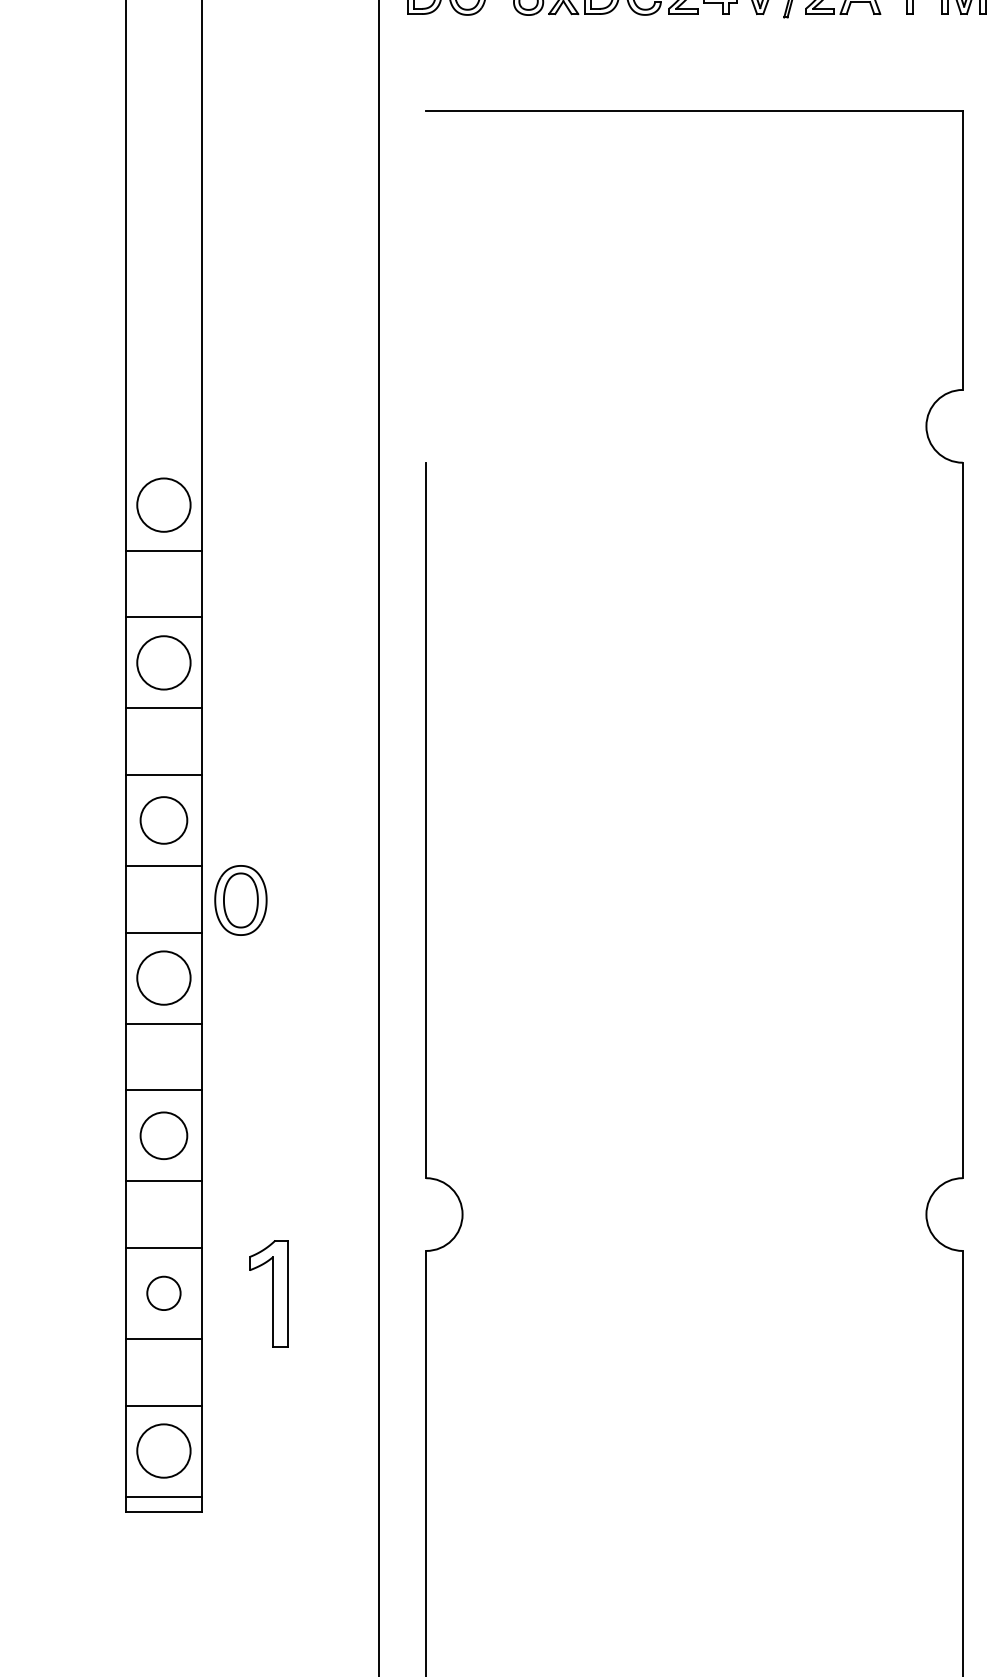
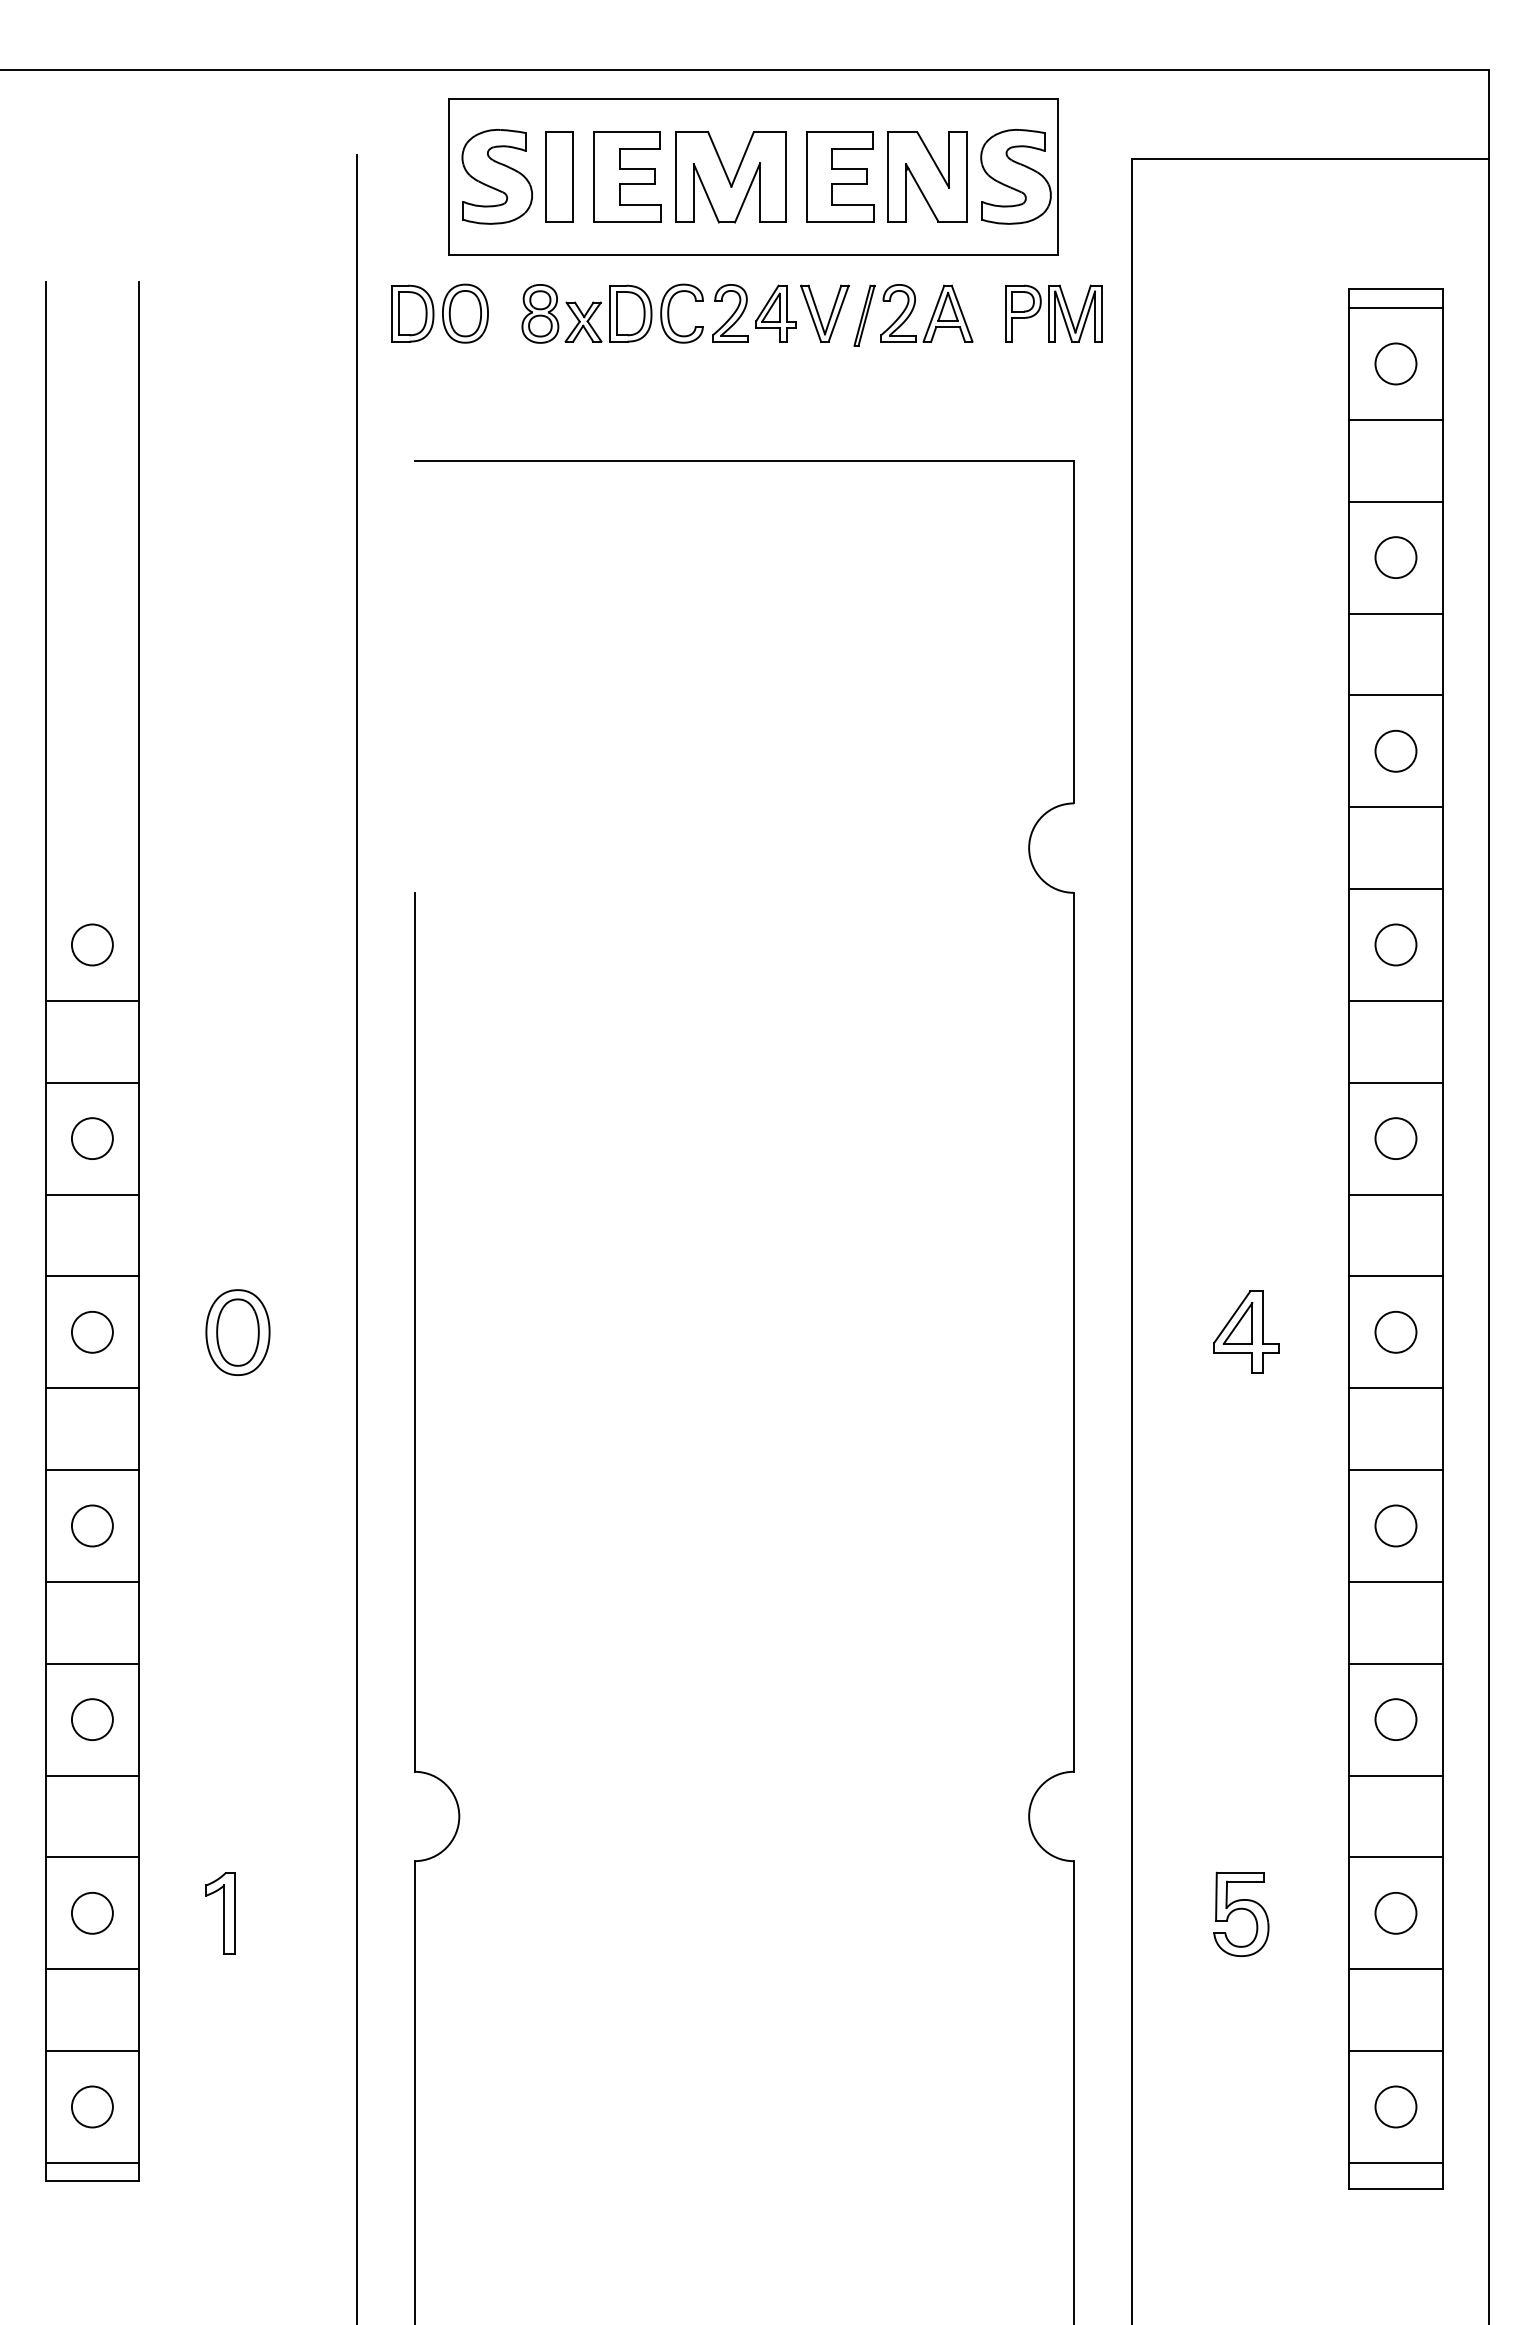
circle: (164, 504) -> (92, 944), size x0.62
circle: (164, 662) -> (92, 1138), size x0.62
circle: (163, 819) -> (91, 1331), size x0.71
part: (240, 900) -> (237, 1332), moved
circle: (164, 977) -> (92, 1525), size x0.62
circle: (164, 1135) -> (92, 1719), size x0.71
part: (268, 1293) -> (220, 1913), size x0.62
circle: (164, 1450) -> (92, 2106), size x0.62

